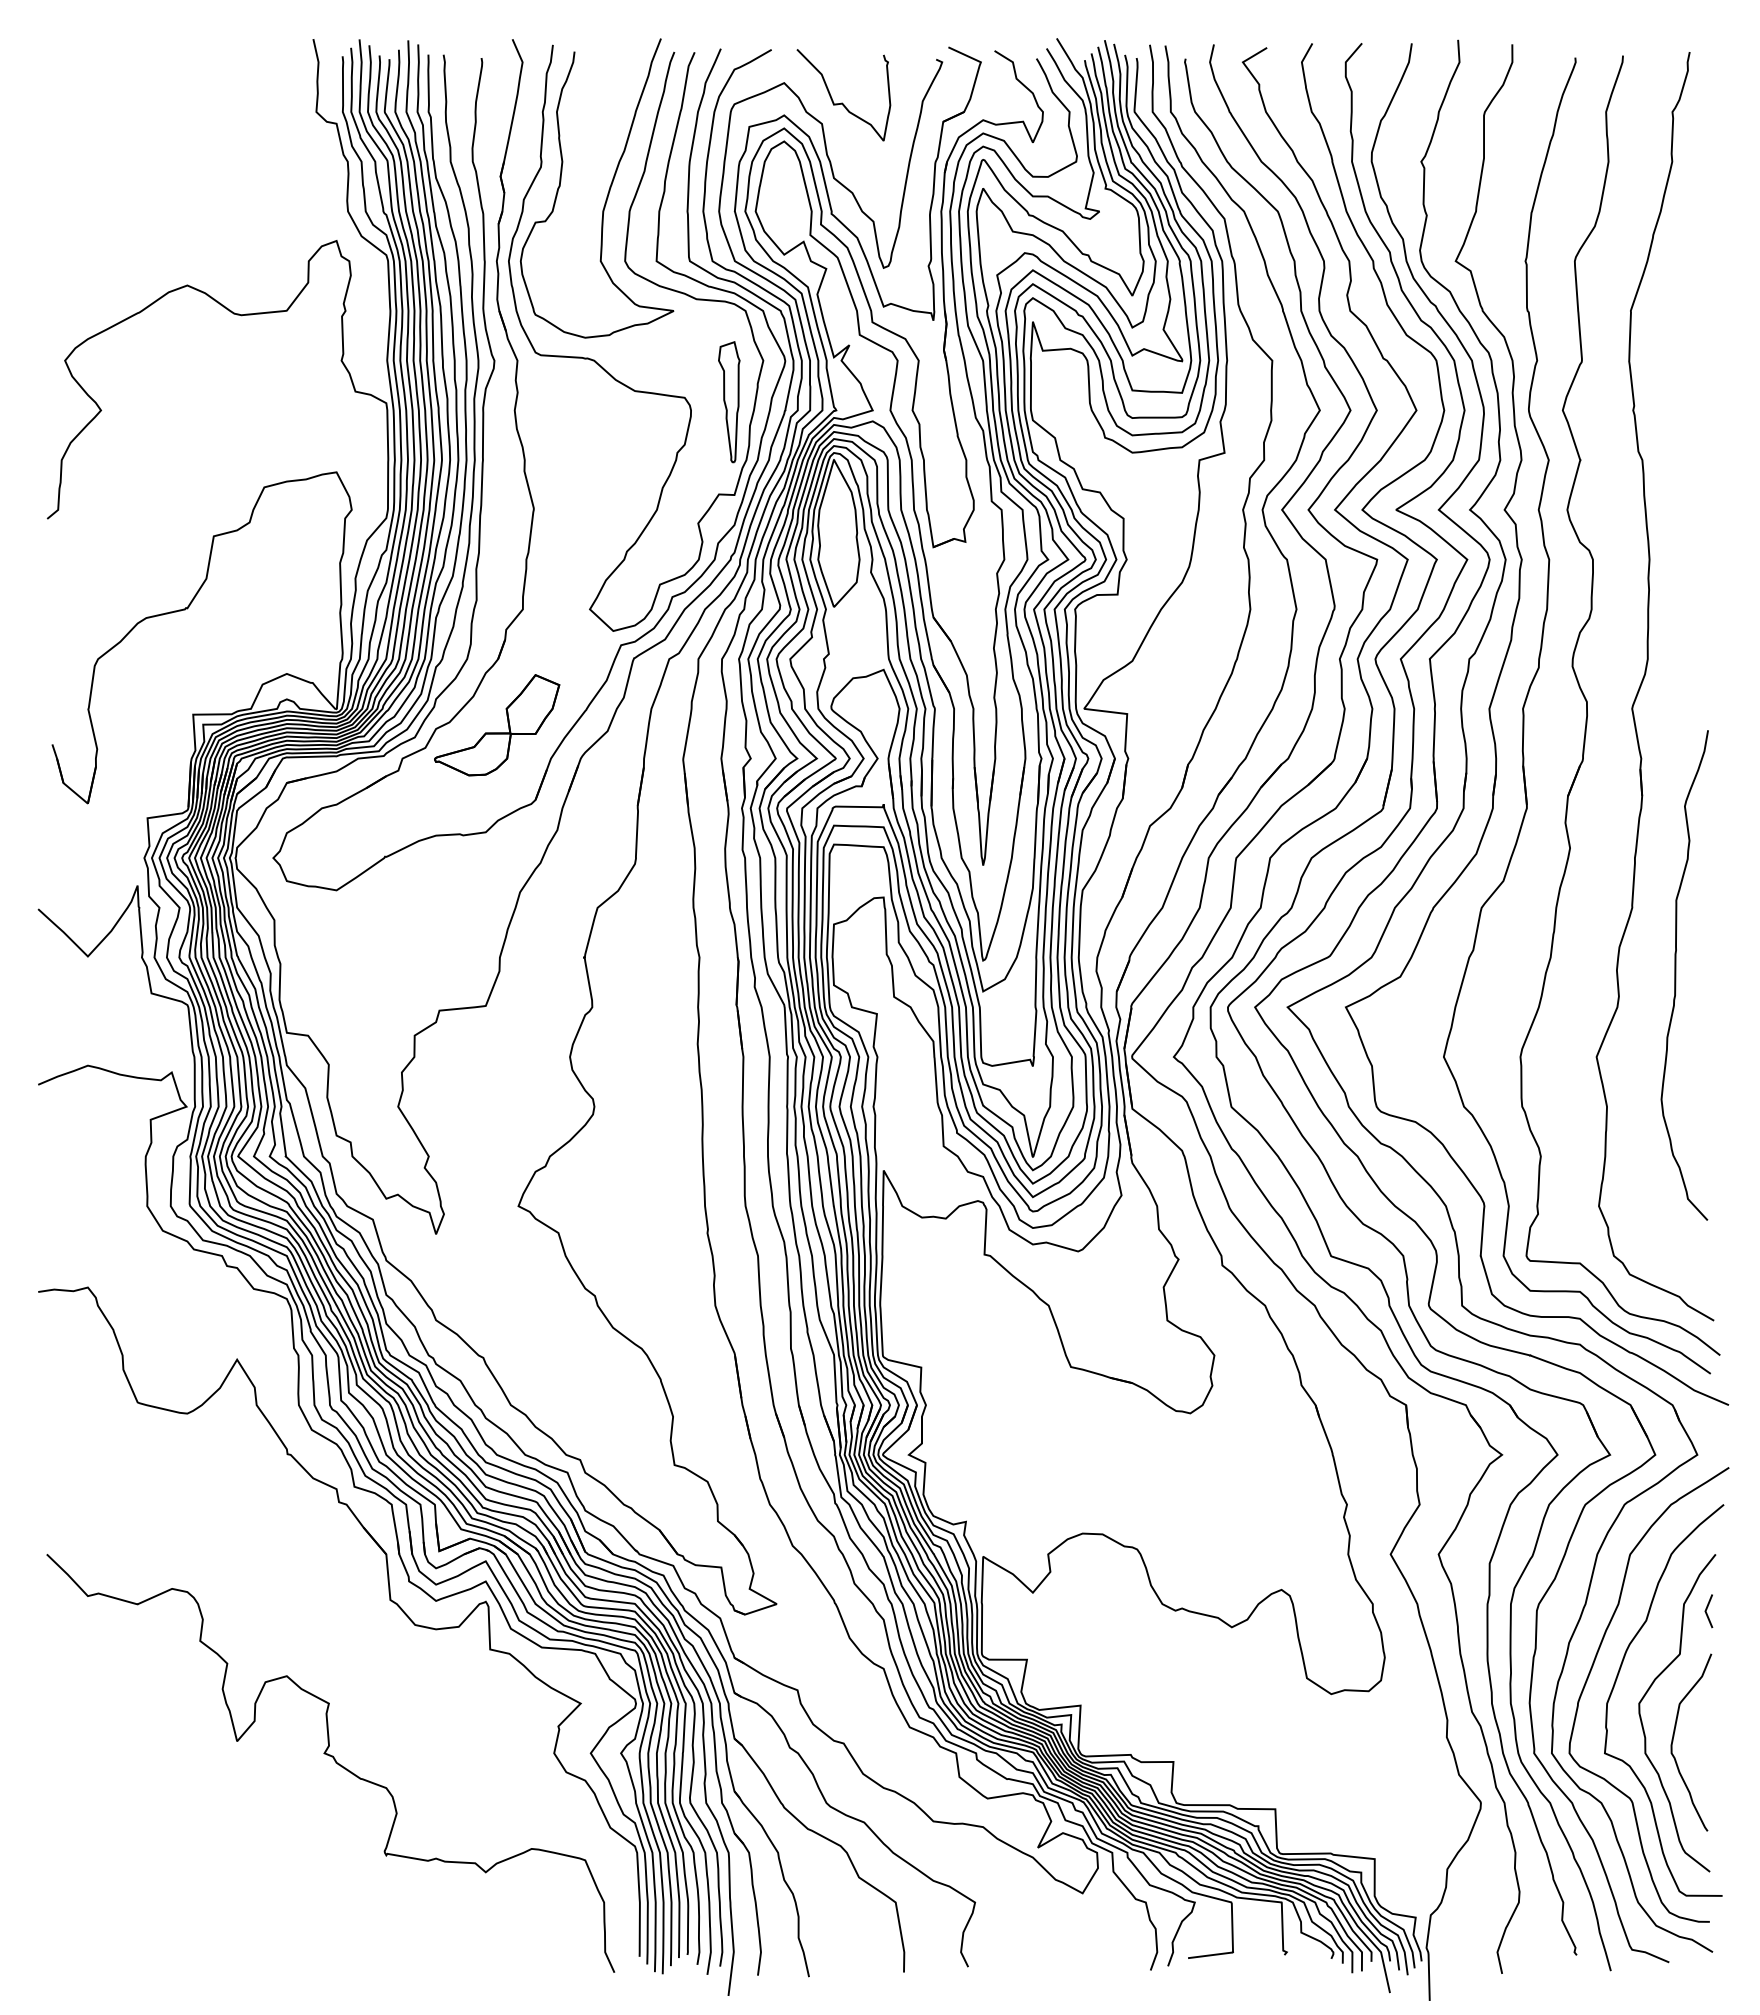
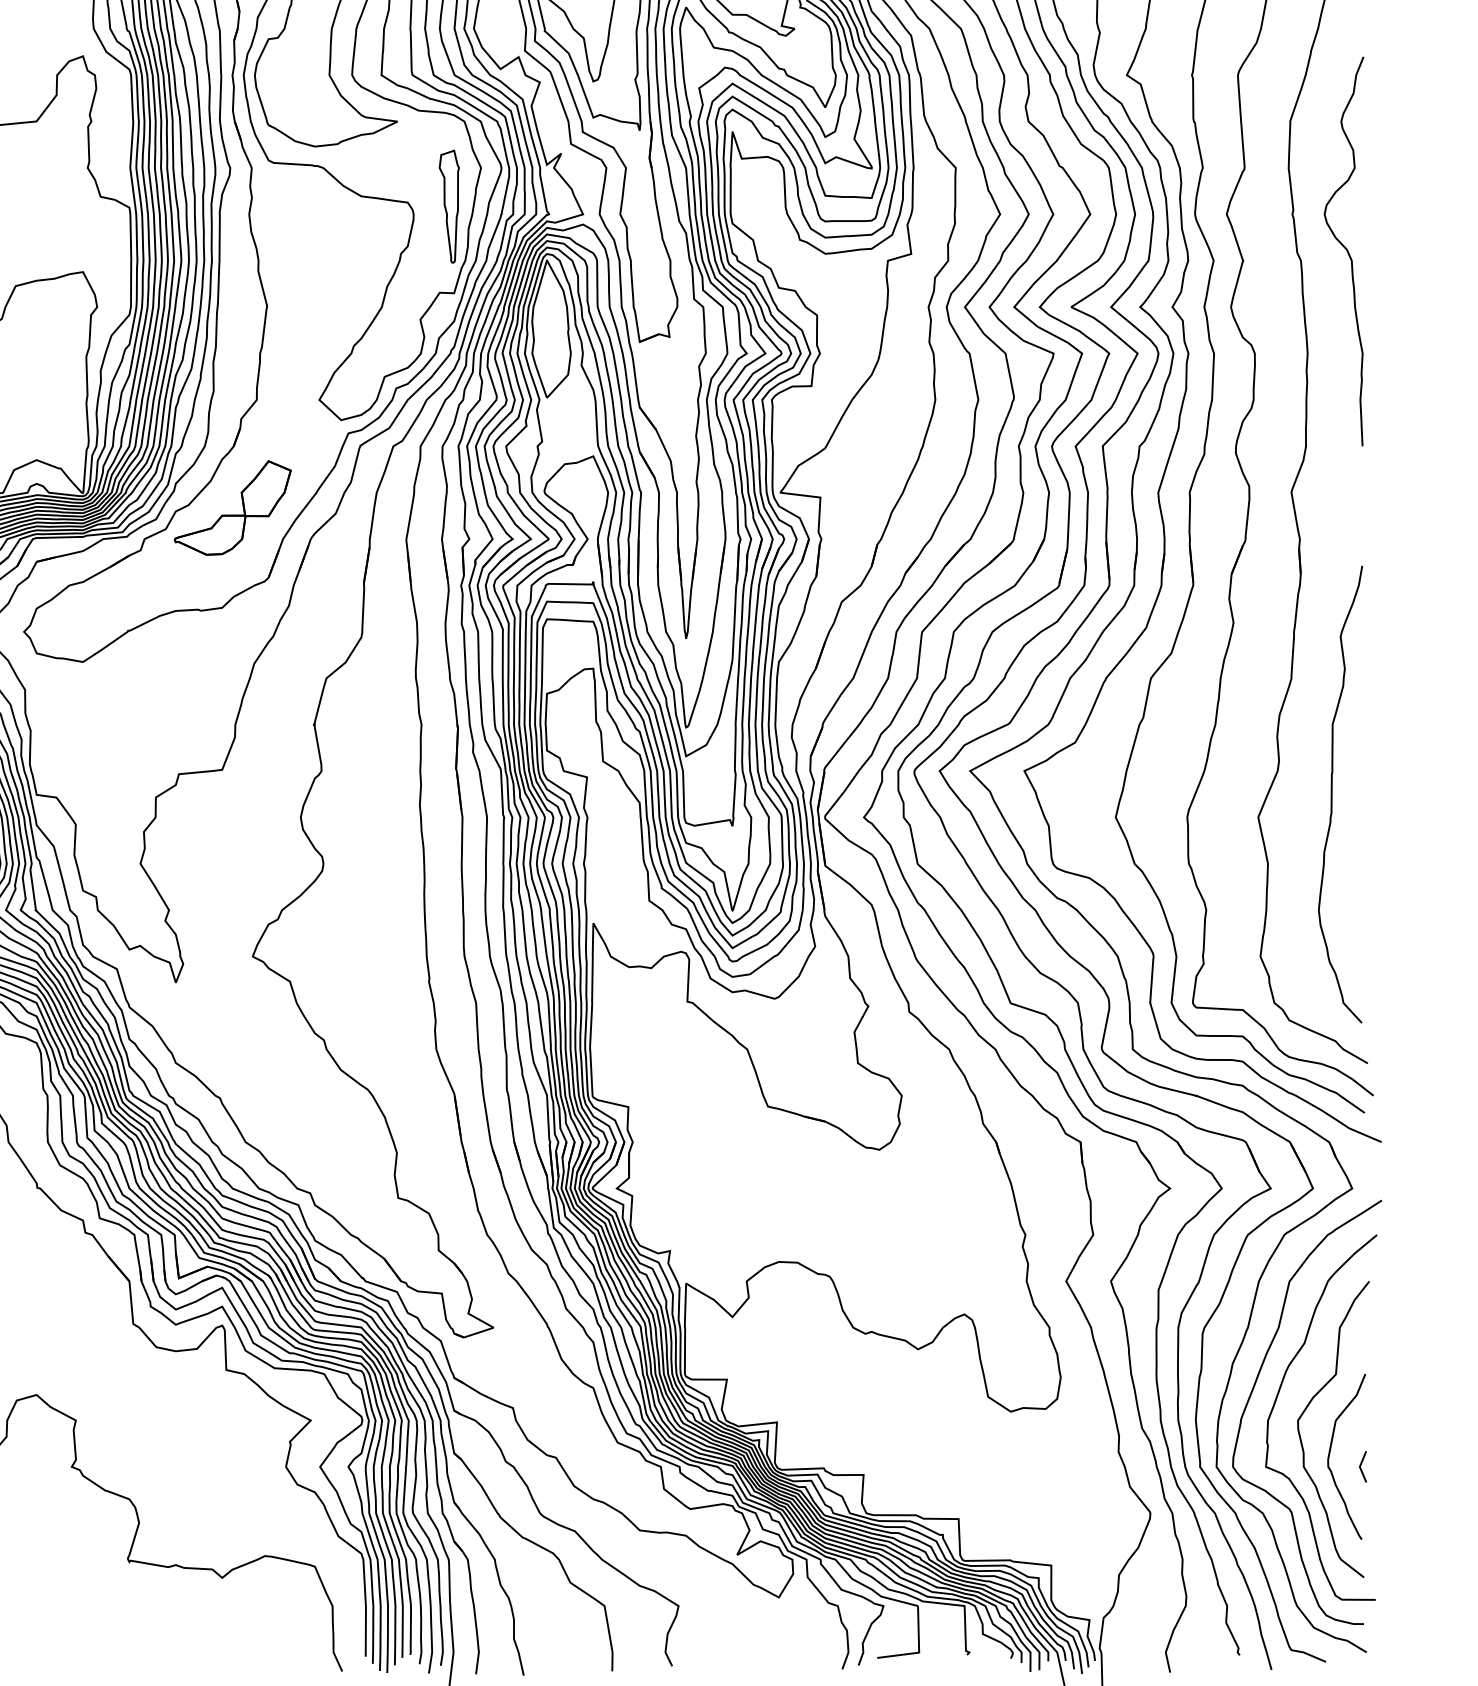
curve: (1689, 447) -> (1344, 248), added
curve: (1676, 975) -> (1332, 794), moved
line: (1706, 1611) -> (1360, 1467), moved

